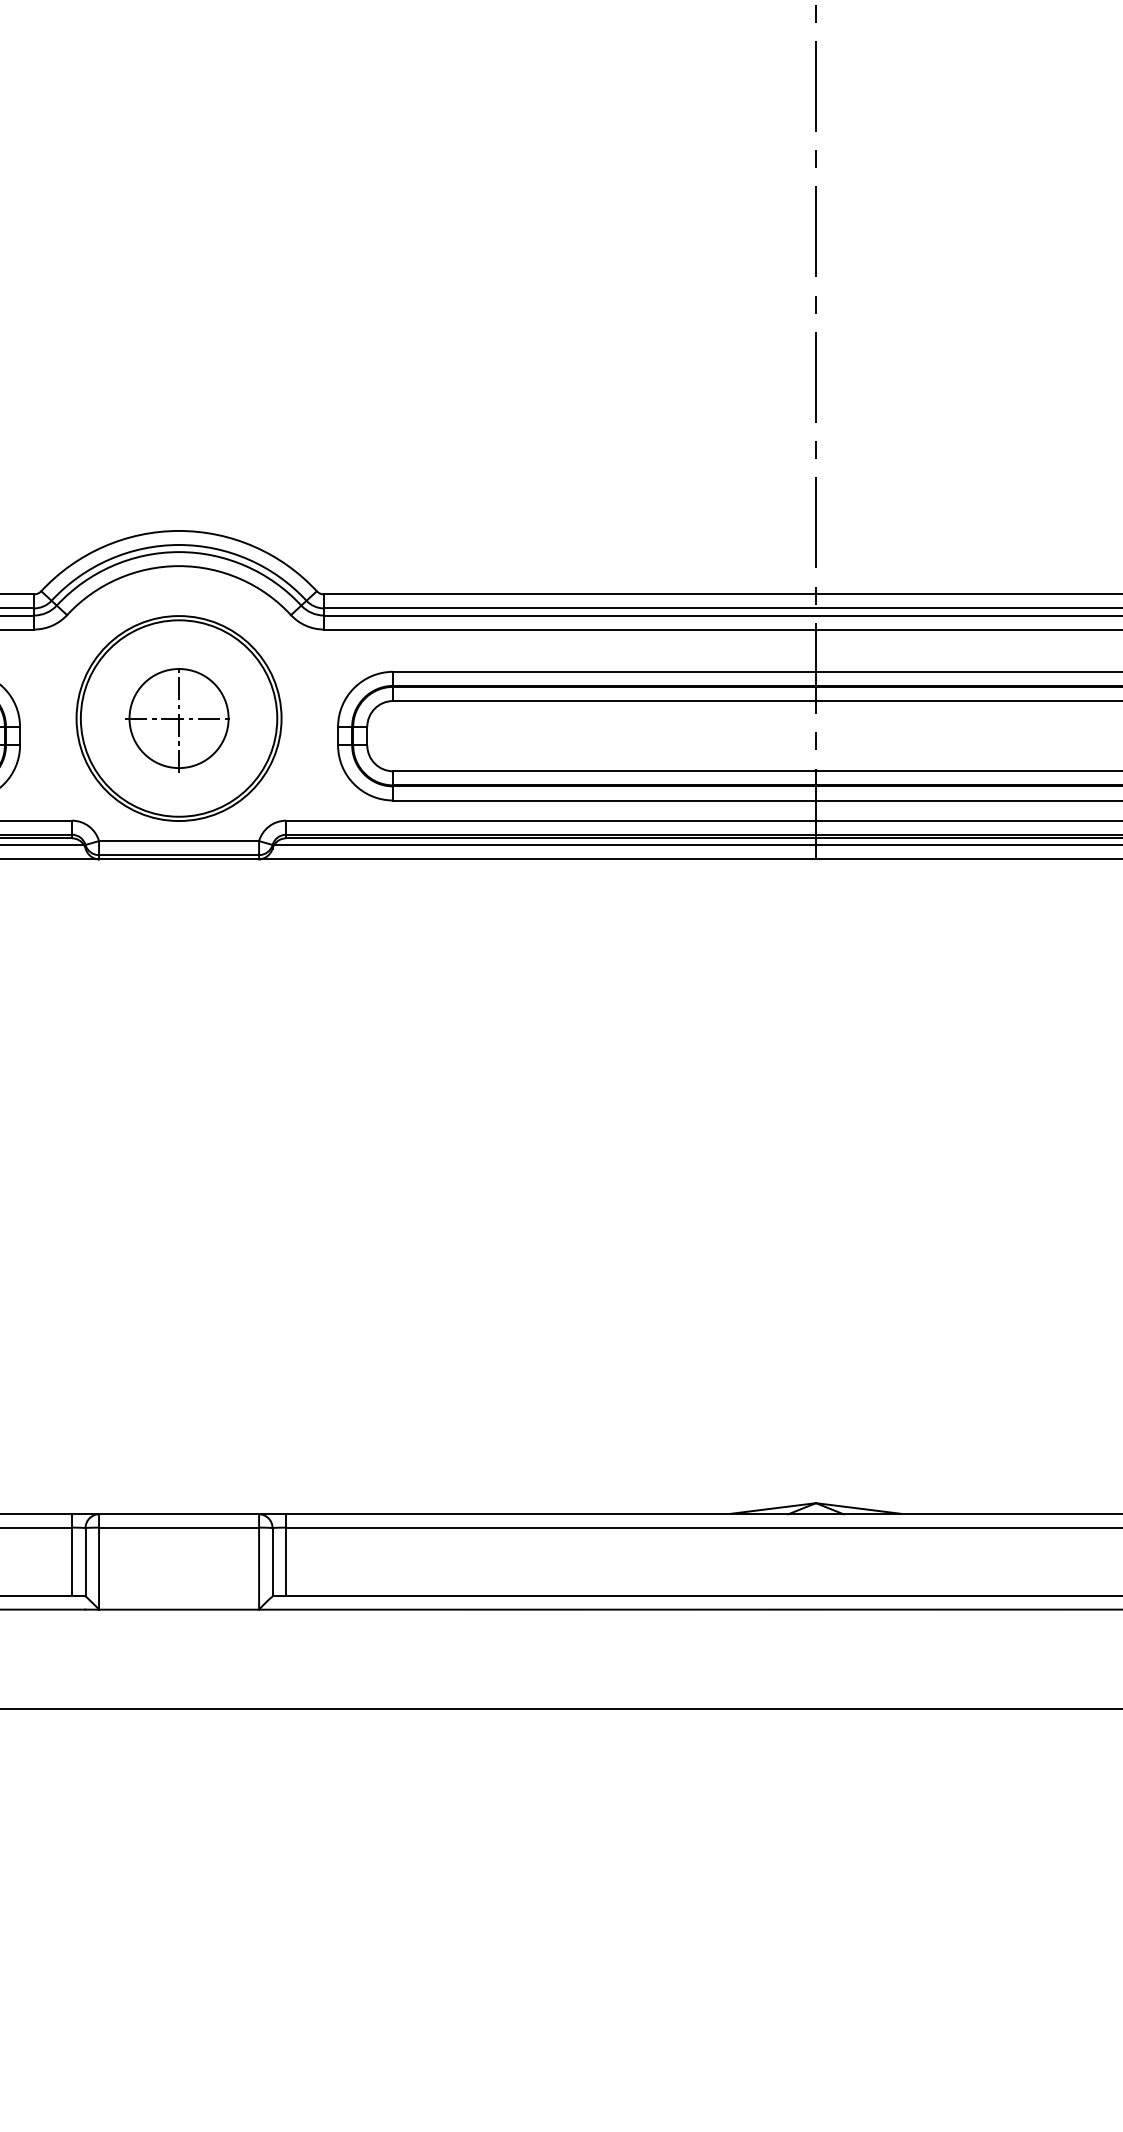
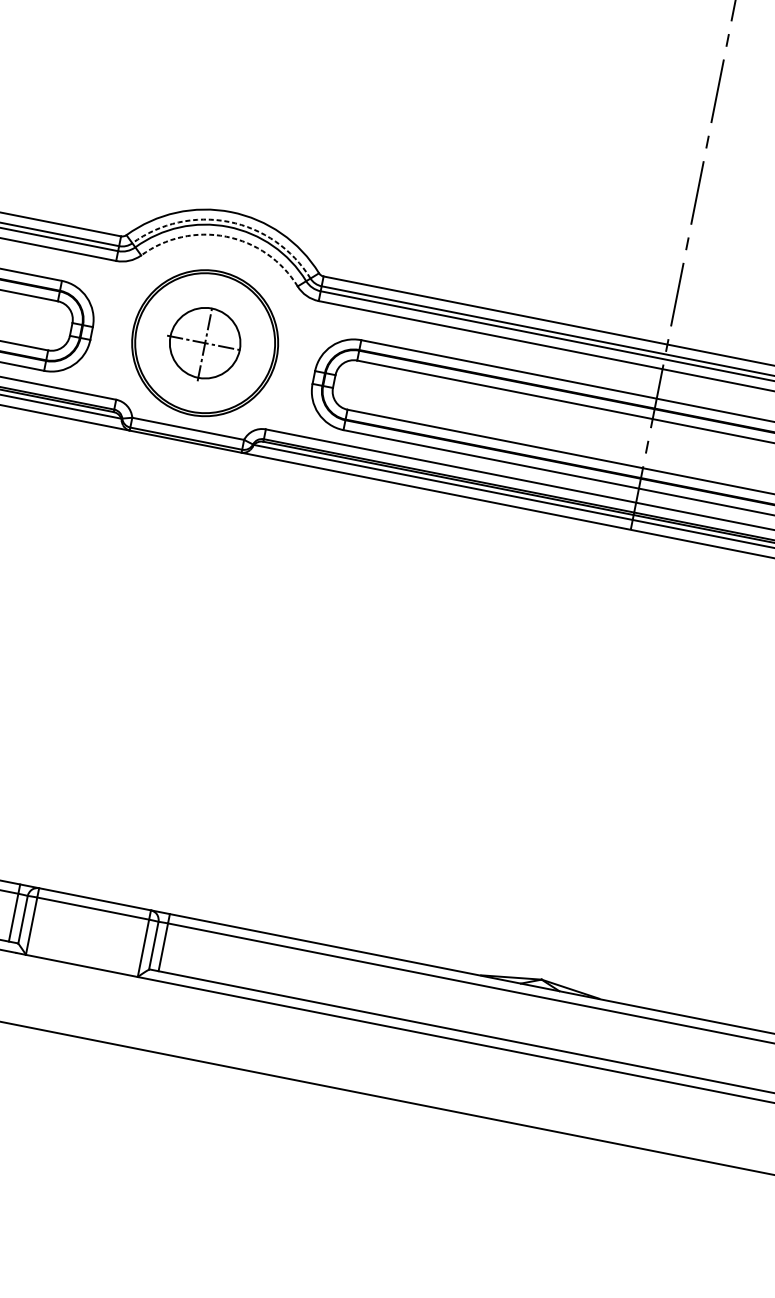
arc: (179, 545) -> (229, 222), solid -> dashed
arc: (179, 566) -> (226, 237), solid -> dashed

